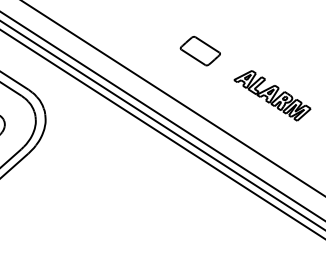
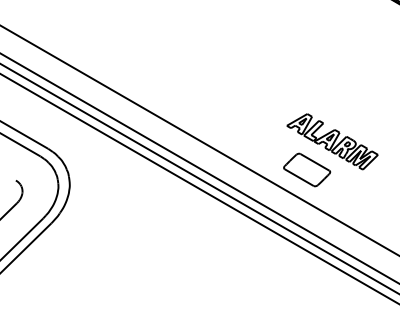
part: (200, 50) -> (307, 169), moved

